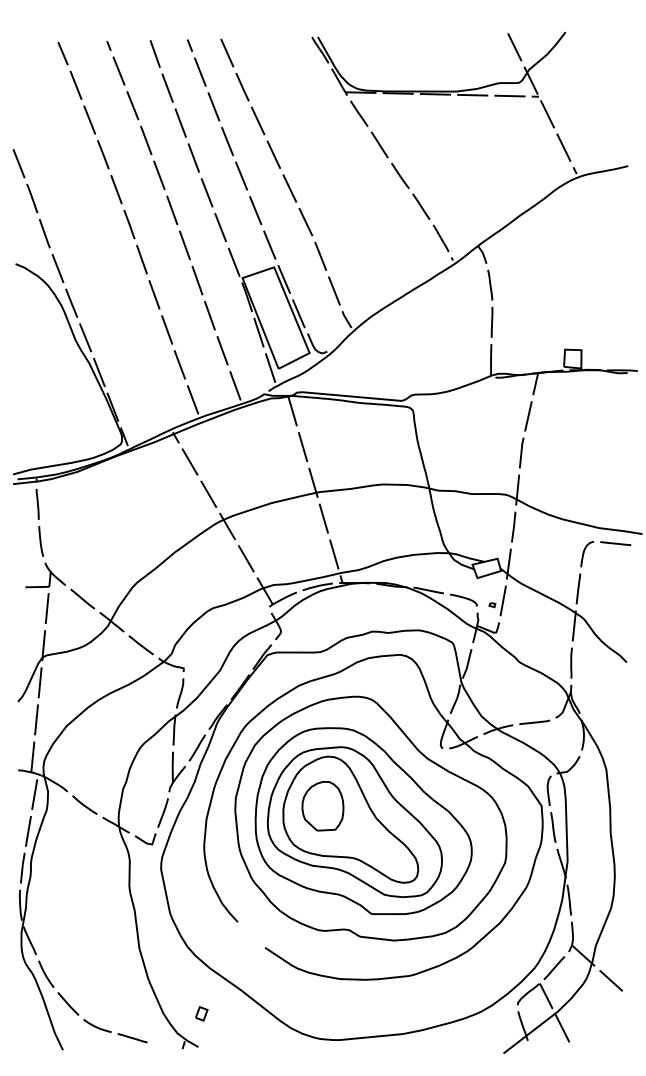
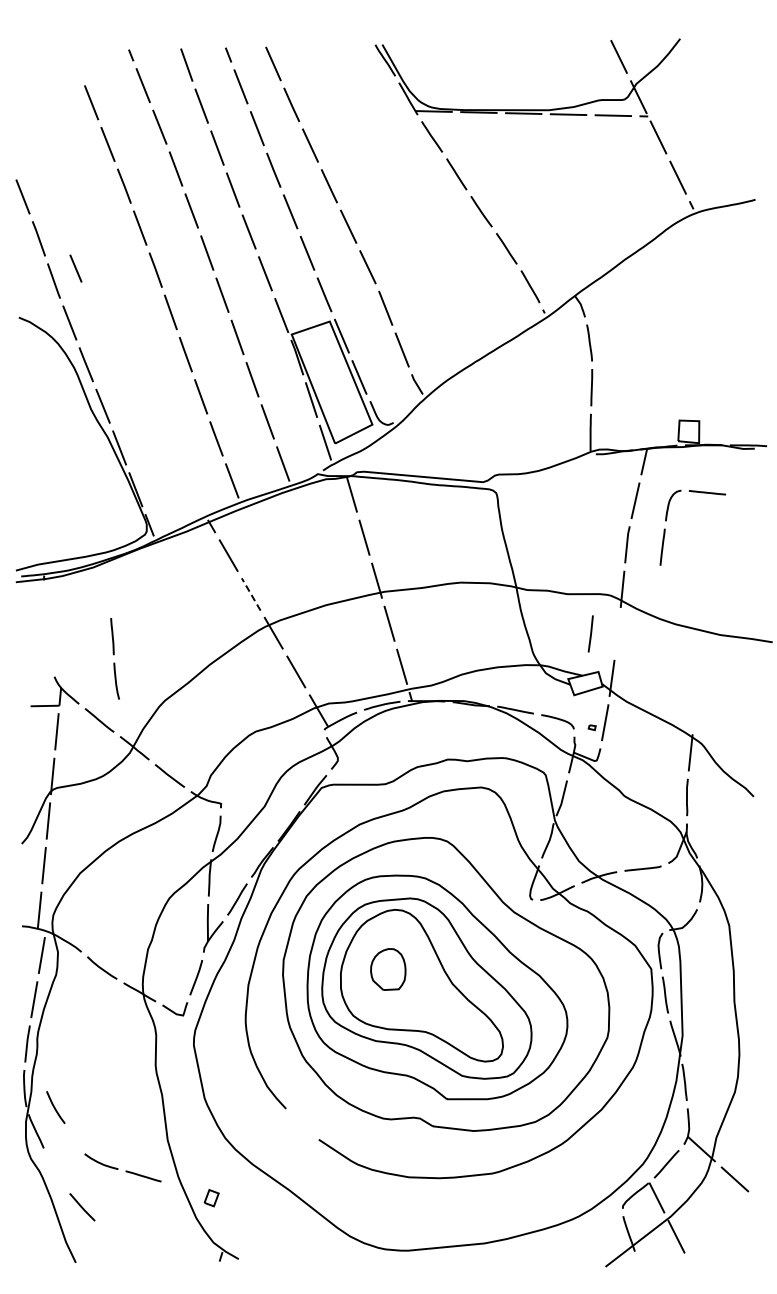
line: (62, 53) -> (75, 268), moved
line: (209, 494) -> (251, 594), solid -> dashed
part: (39, 522) -> (114, 658), moved
line: (513, 526) -> (590, 633), moved
part: (582, 565) -> (667, 518), moved
part: (322, 806) -> (387, 969), size x0.7
curve: (46, 974) -> (55, 1107), moved
part: (201, 1014) -> (211, 1198), moved
part: (115, 1030) -> (122, 1167), moved

